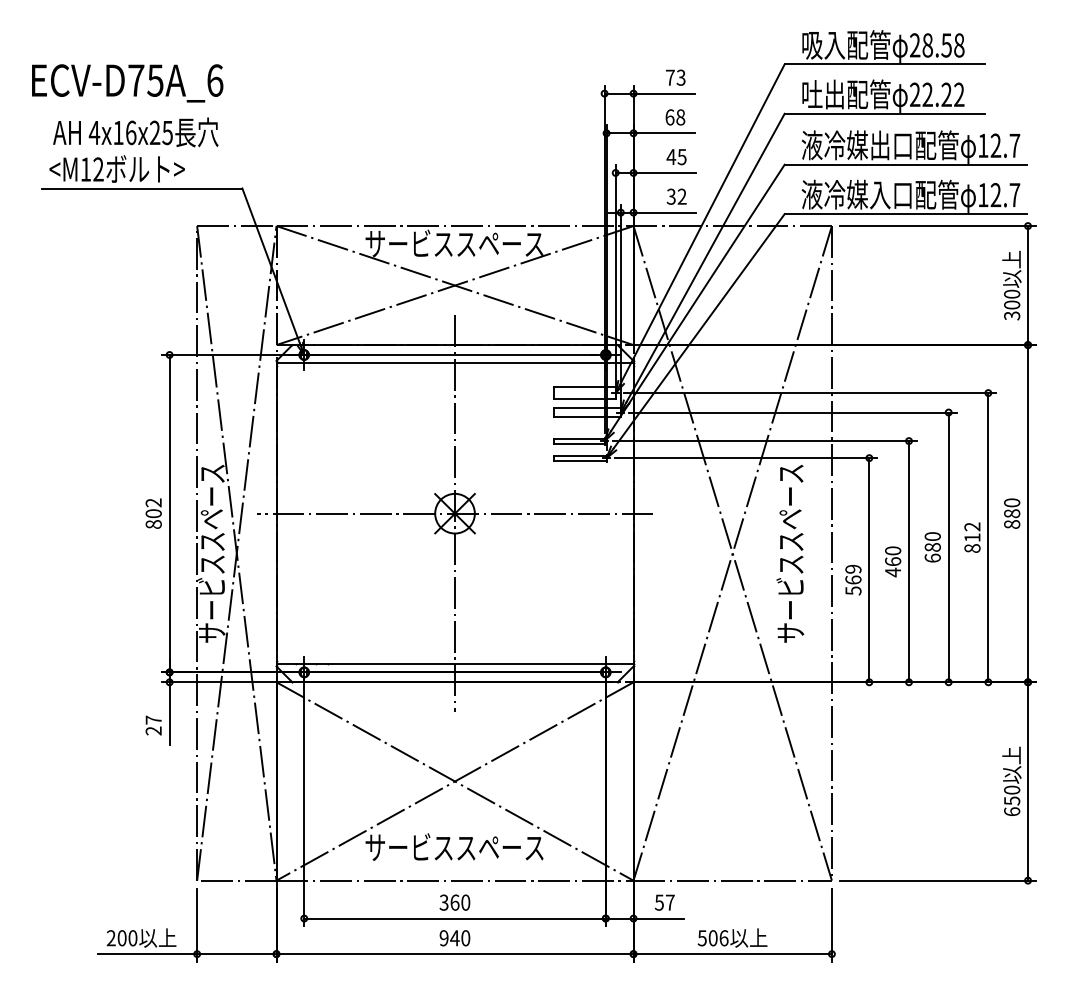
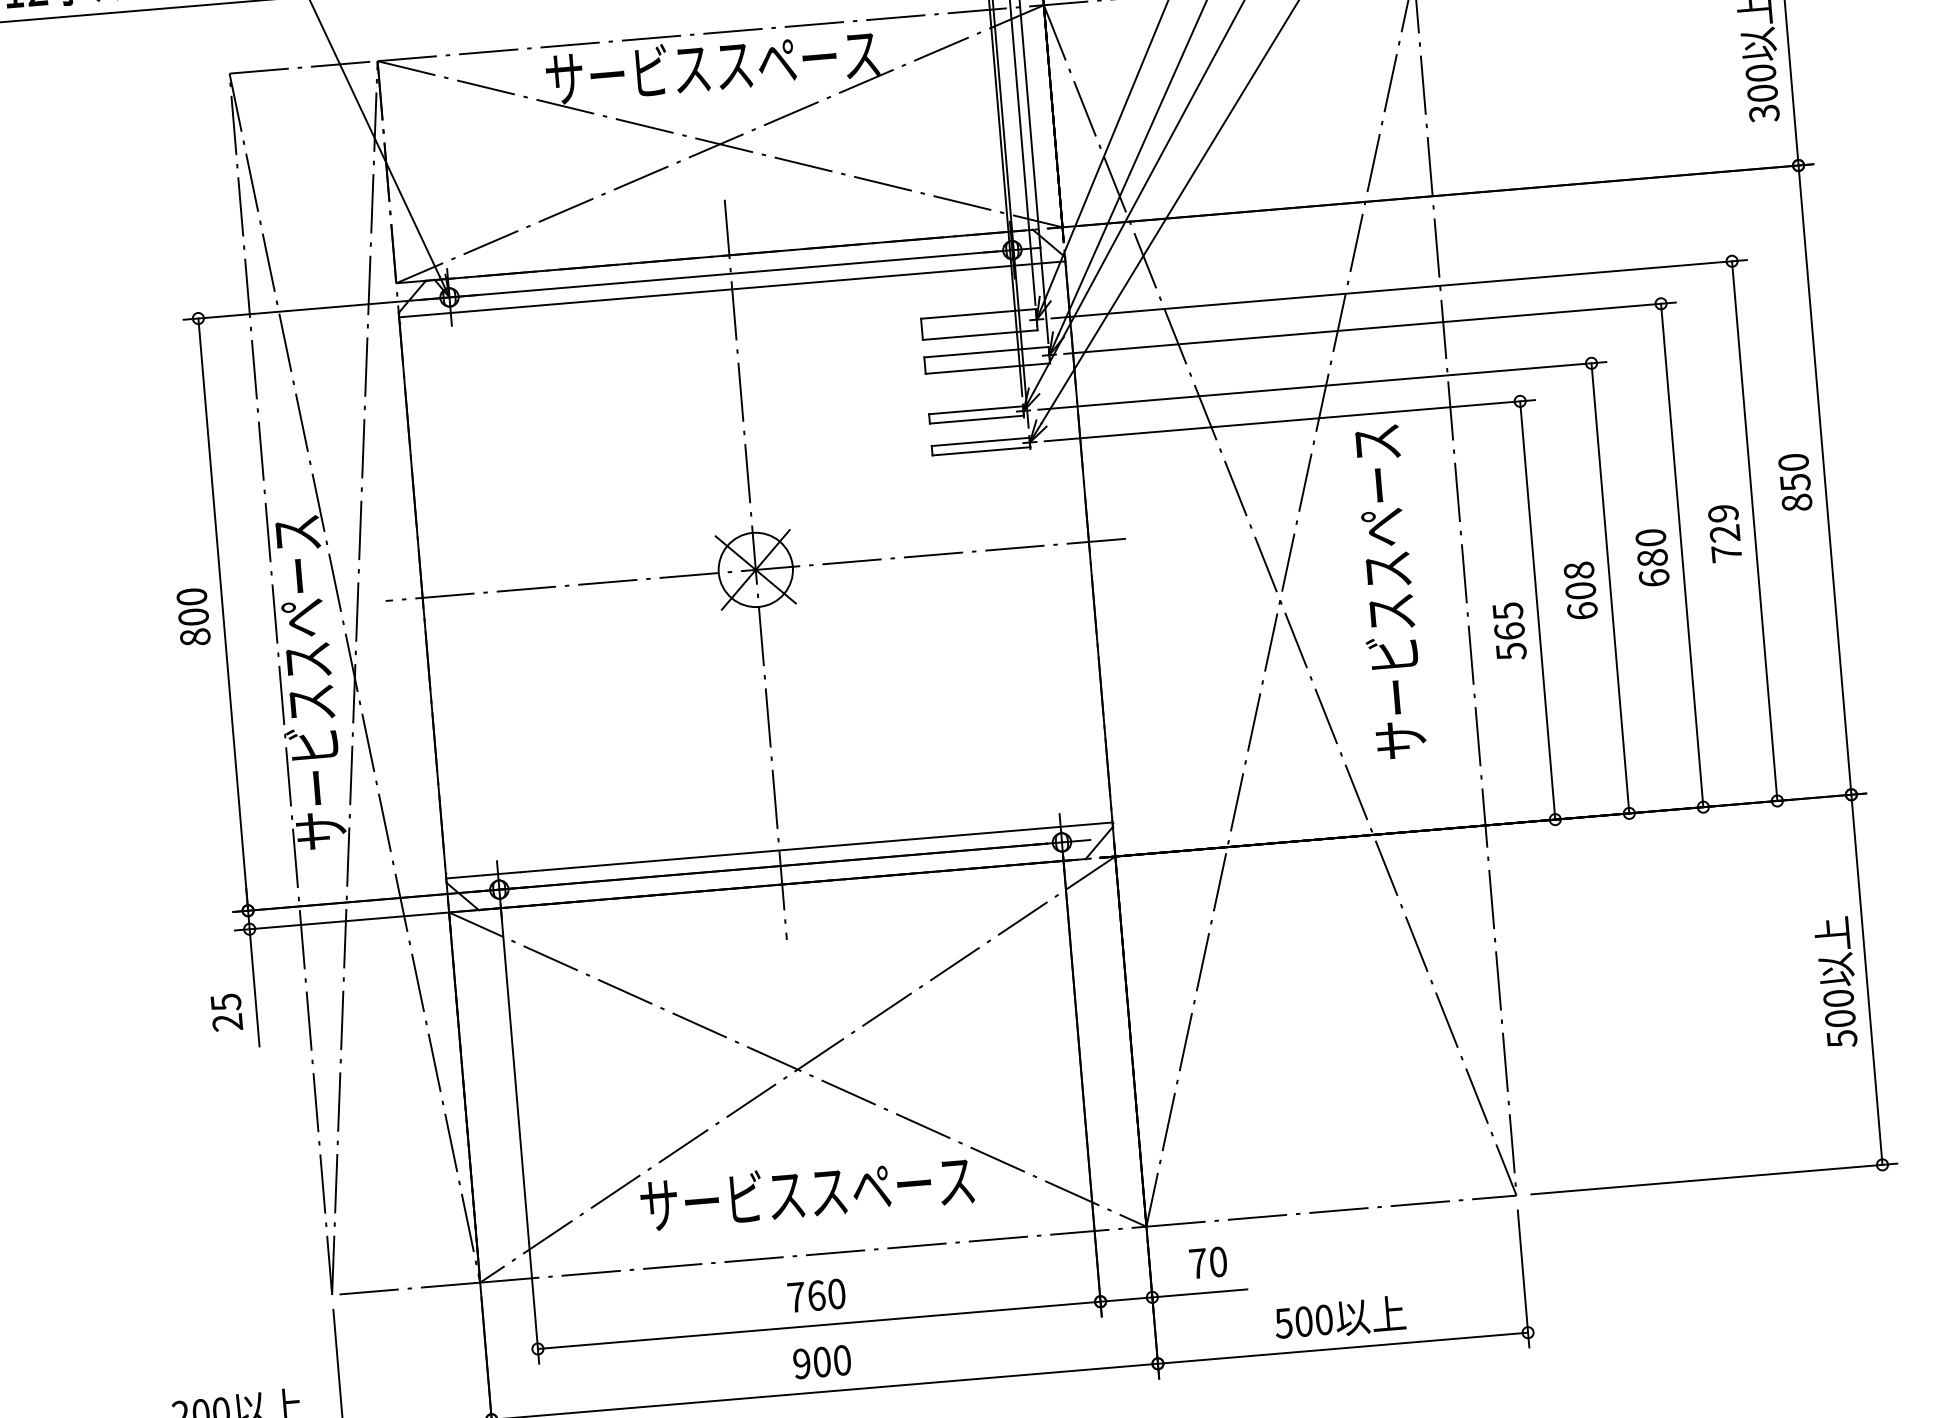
text: (153, 502) -> (191, 596), 802 -> 800
text: (1012, 513) -> (1795, 482), 880 -> 850
text: (972, 537) -> (1725, 533), 812 -> 729
text: (893, 561) -> (1581, 590), 460 -> 608
text: (853, 568) -> (1507, 609), 569 -> 565
text: (153, 719) -> (225, 1001), 27 -> 25
text: (1012, 806) -> (1841, 1028), 650 -> 500
text: (443, 902) -> (795, 1297), 360 -> 760
text: (664, 902) -> (1207, 1262), 57 -> 70
text: (454, 938) -> (821, 1362), 940 -> 900
text: (723, 938) -> (1323, 1320), 506 -> 500

